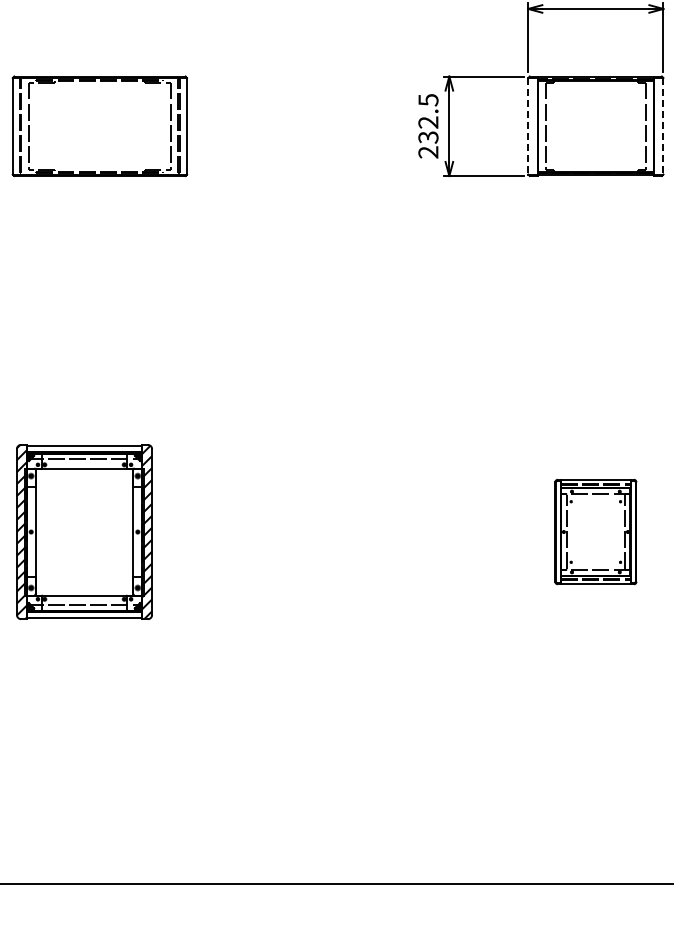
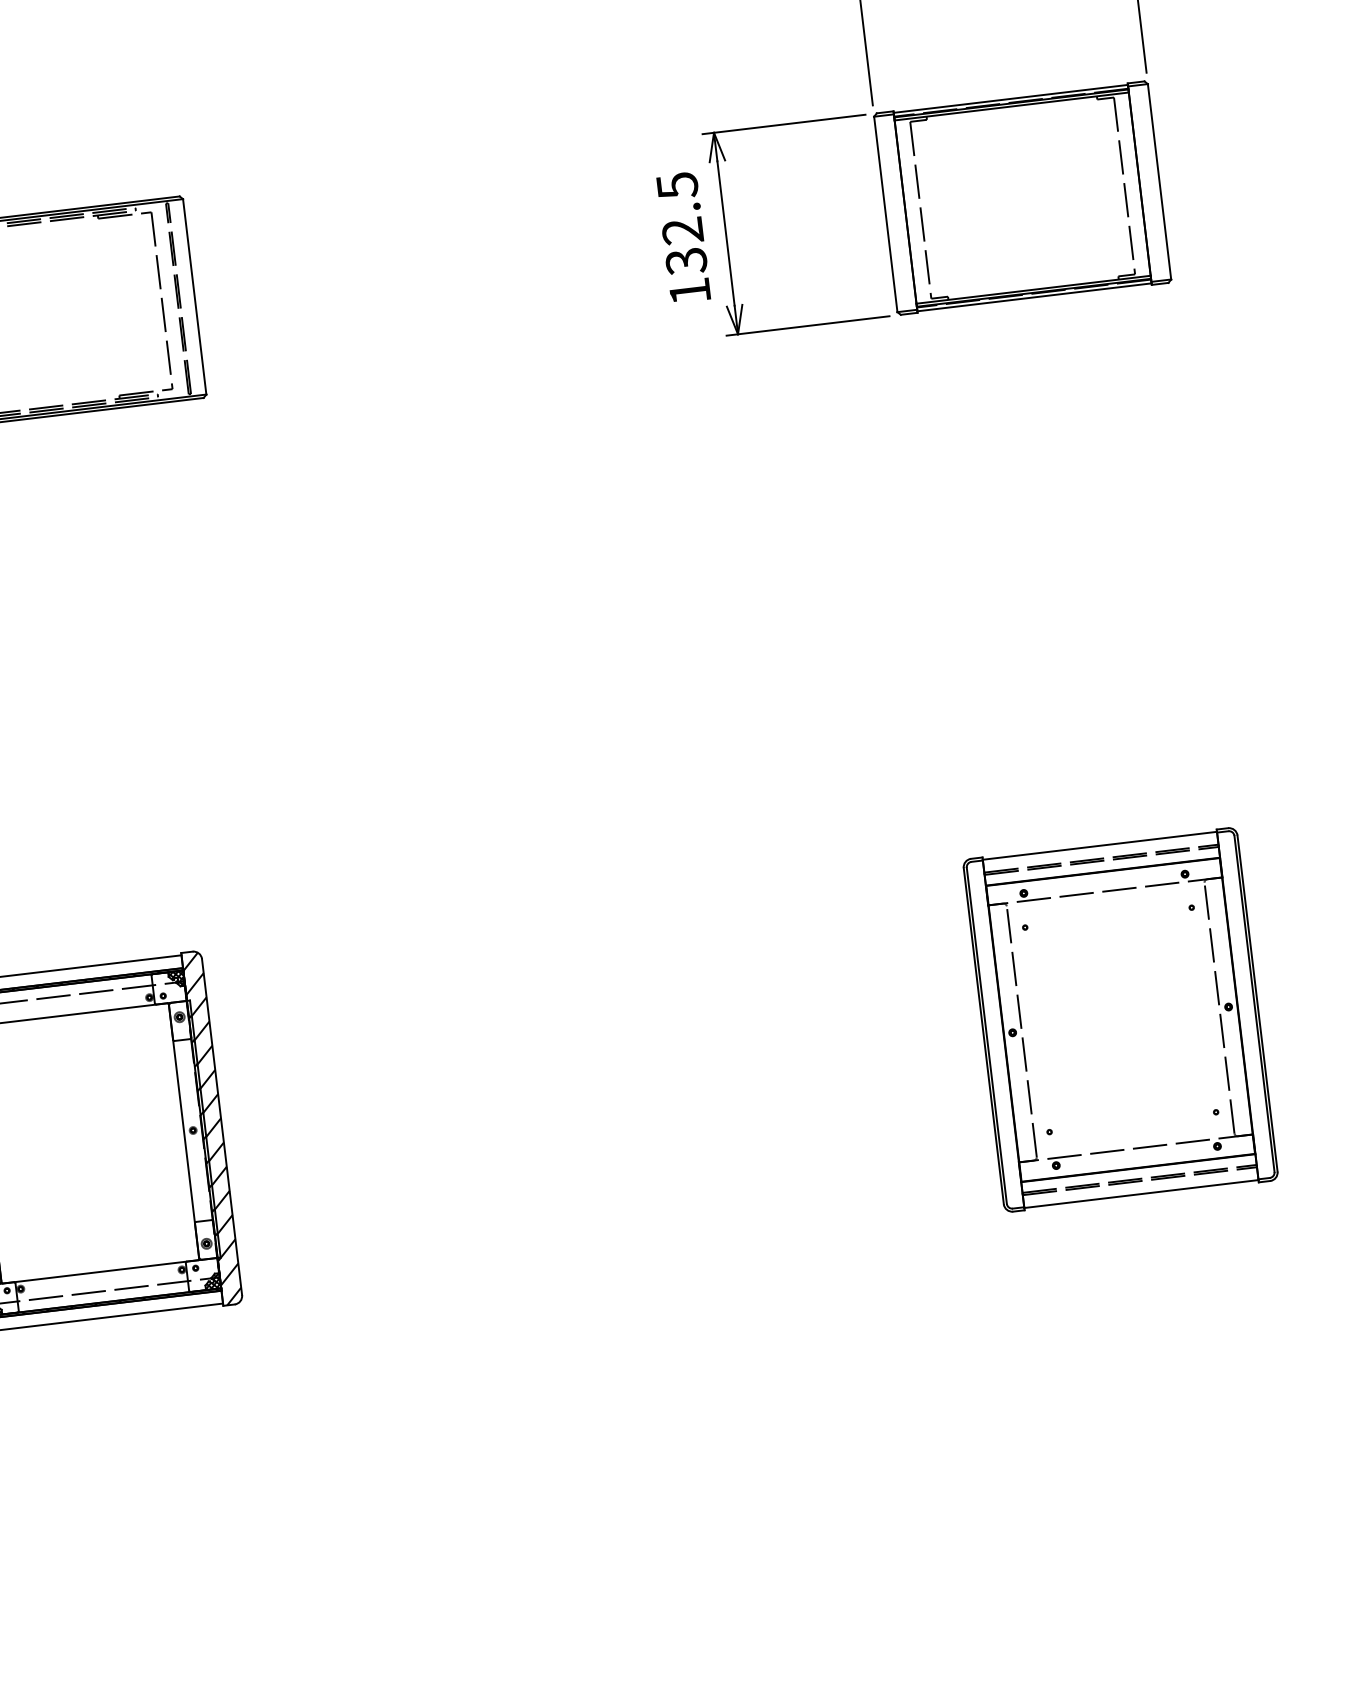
line: (528, 126) -> (886, 214), dashed -> solid
line: (663, 126) -> (1159, 182), dashed -> solid
text: (428, 152) -> (690, 291), 232.5 -> 132.5
part: (595, 531) -> (1119, 1018), size x1.67

